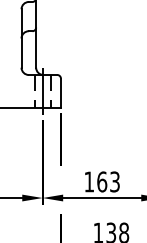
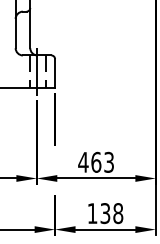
text: (89, 182) -> (83, 162), 163 -> 463

